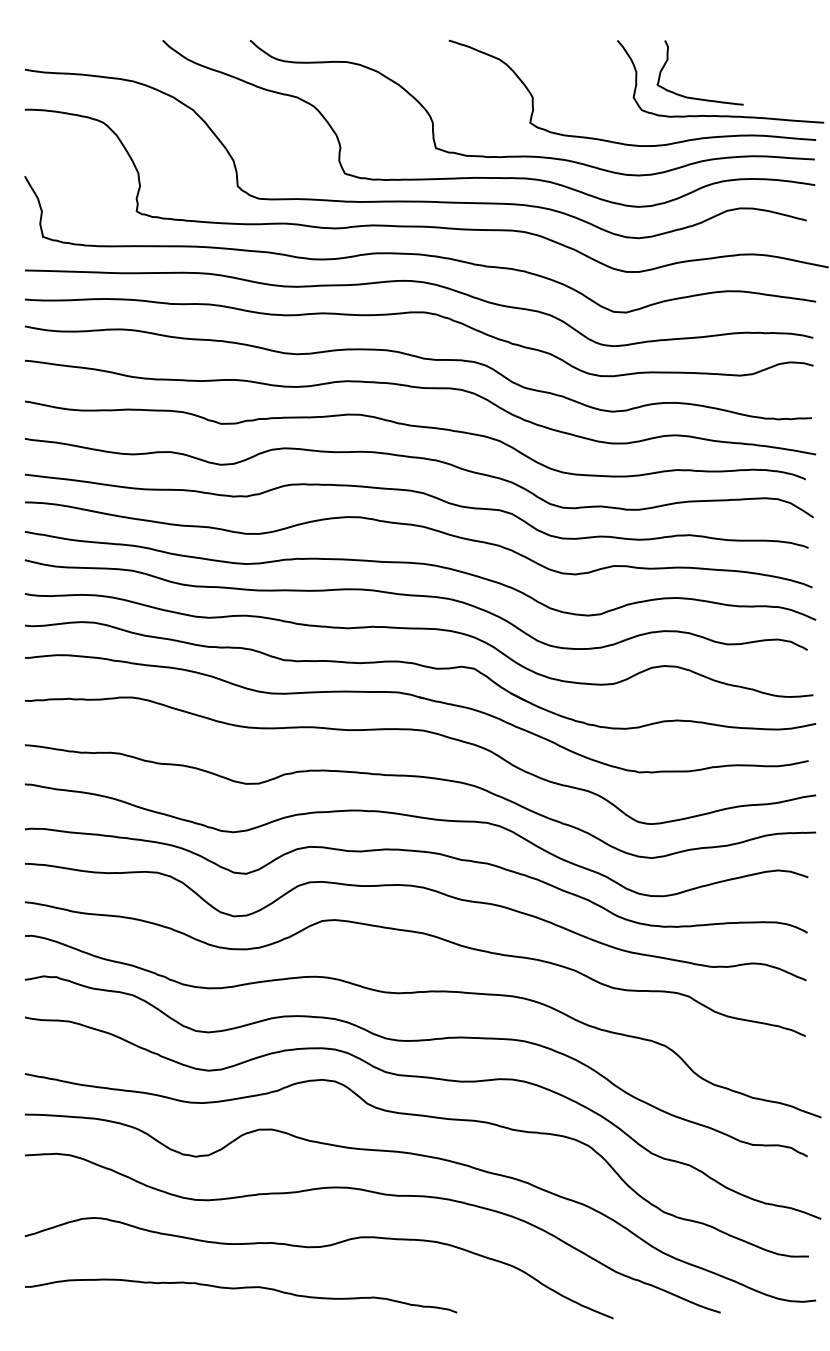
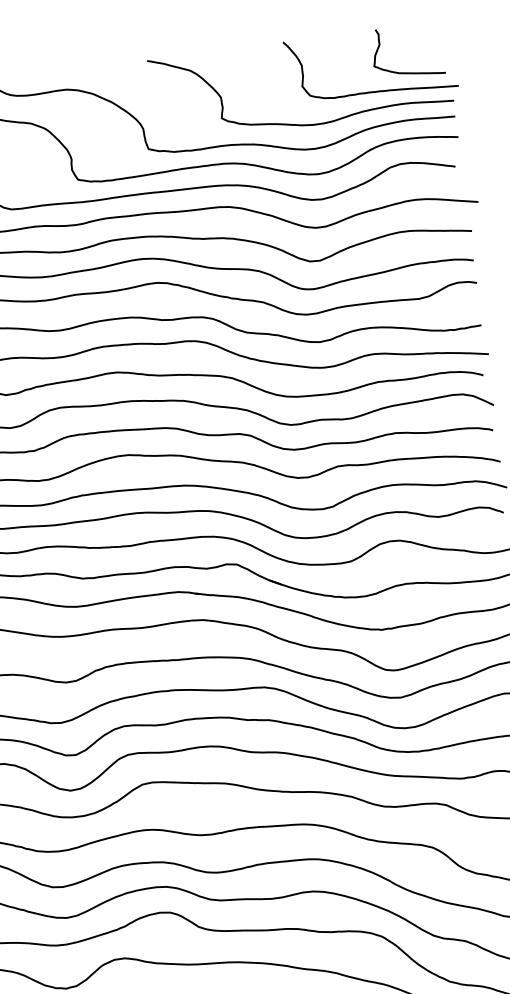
curve: (695, 97) -> (406, 72), moved

